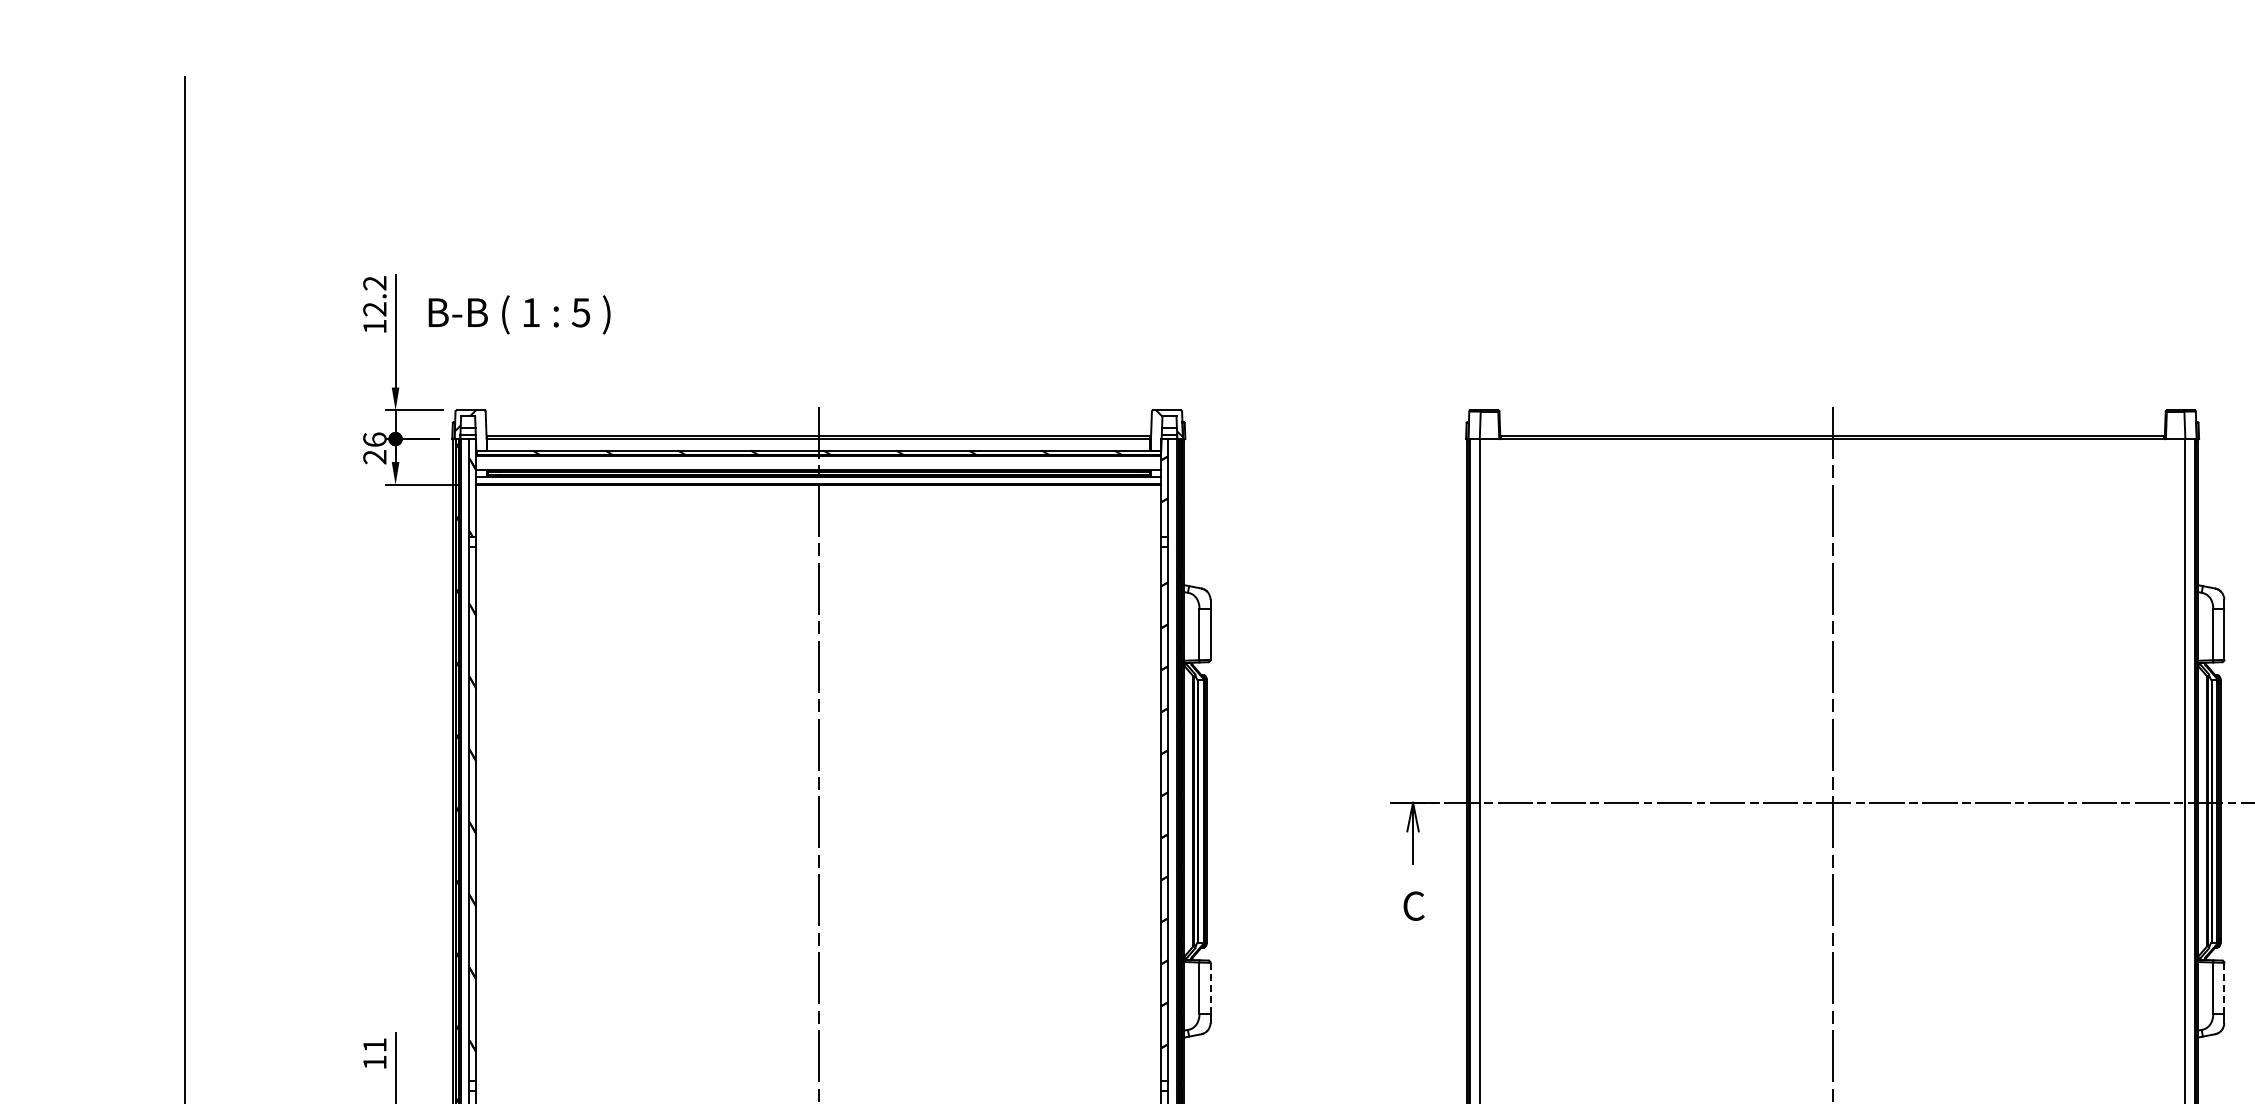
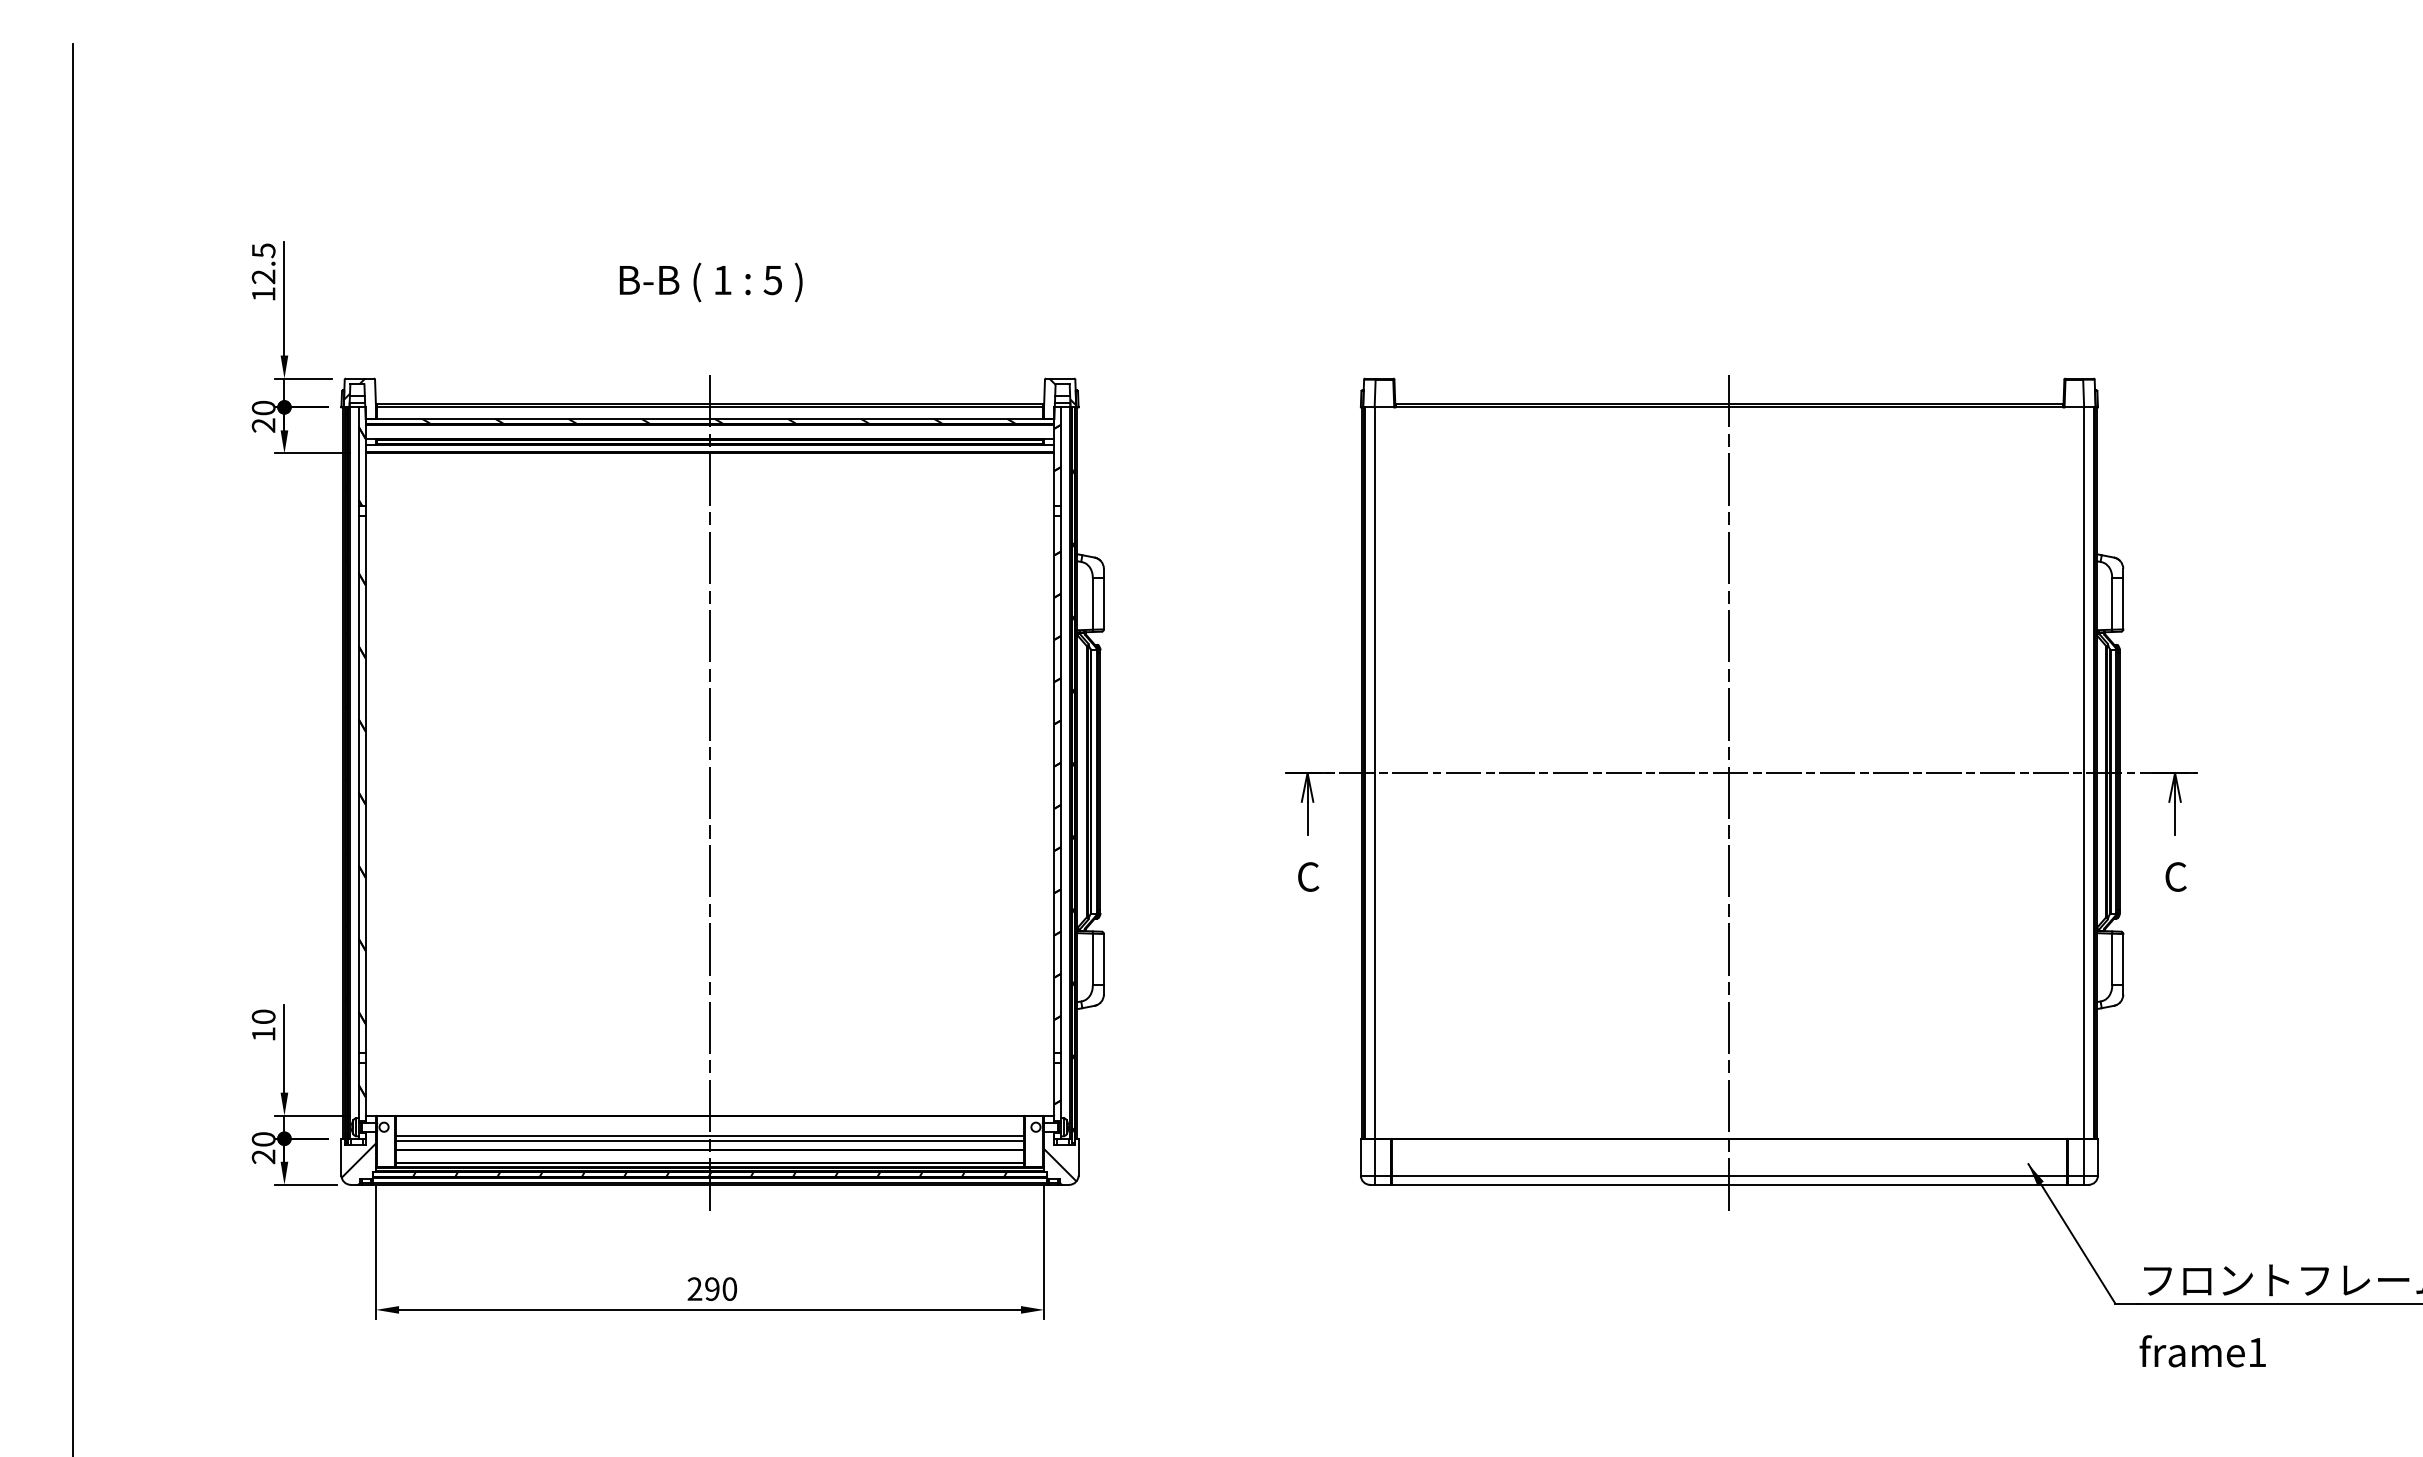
text: (374, 283) -> (263, 250), 12.2 -> 12.5
text: (518, 314) -> (710, 282), moved
text: (374, 439) -> (263, 407), 26 -> 20
line: (1210, 988) -> (1103, 959), dashed -> solid
line: (2224, 988) -> (2123, 959), dashed -> solid
text: (374, 1044) -> (263, 1016), 11 -> 10

